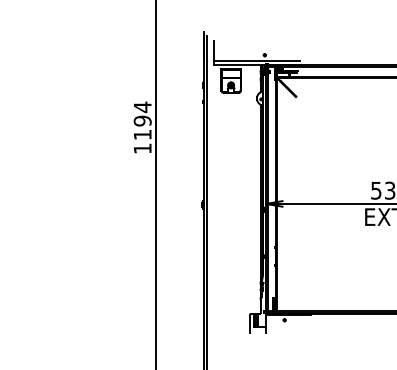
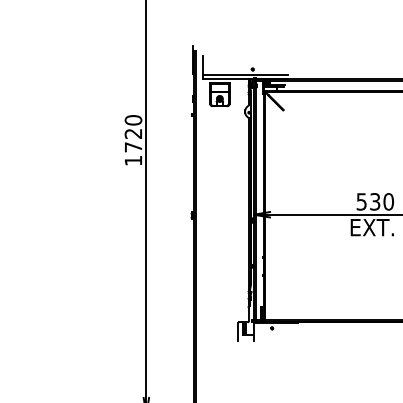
text: (142, 120) -> (133, 133), 1194 -> 1720

